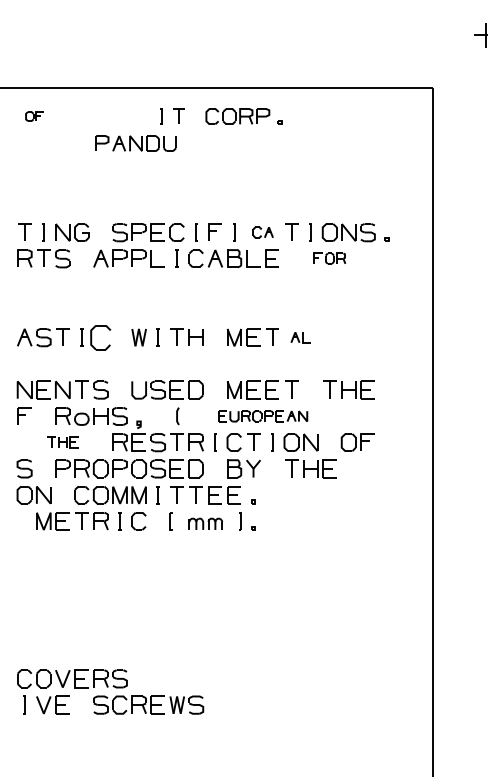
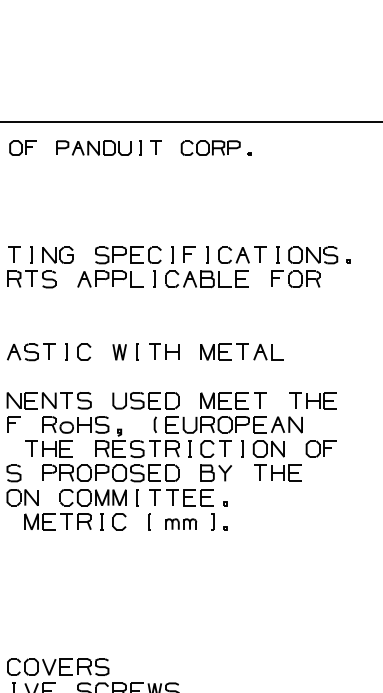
part: (34, 116) -> (23, 148), size x1.67
part: (135, 143) -> (93, 148), moved
part: (263, 232) -> (234, 255), size x1.67
part: (329, 258) -> (295, 279), size x1.67
part: (100, 337) -> (84, 352), size x0.71
part: (300, 337) -> (268, 352), size x1.67
part: (262, 416) -> (233, 425), size x1.67
part: (62, 442) -> (48, 449), size x1.67

